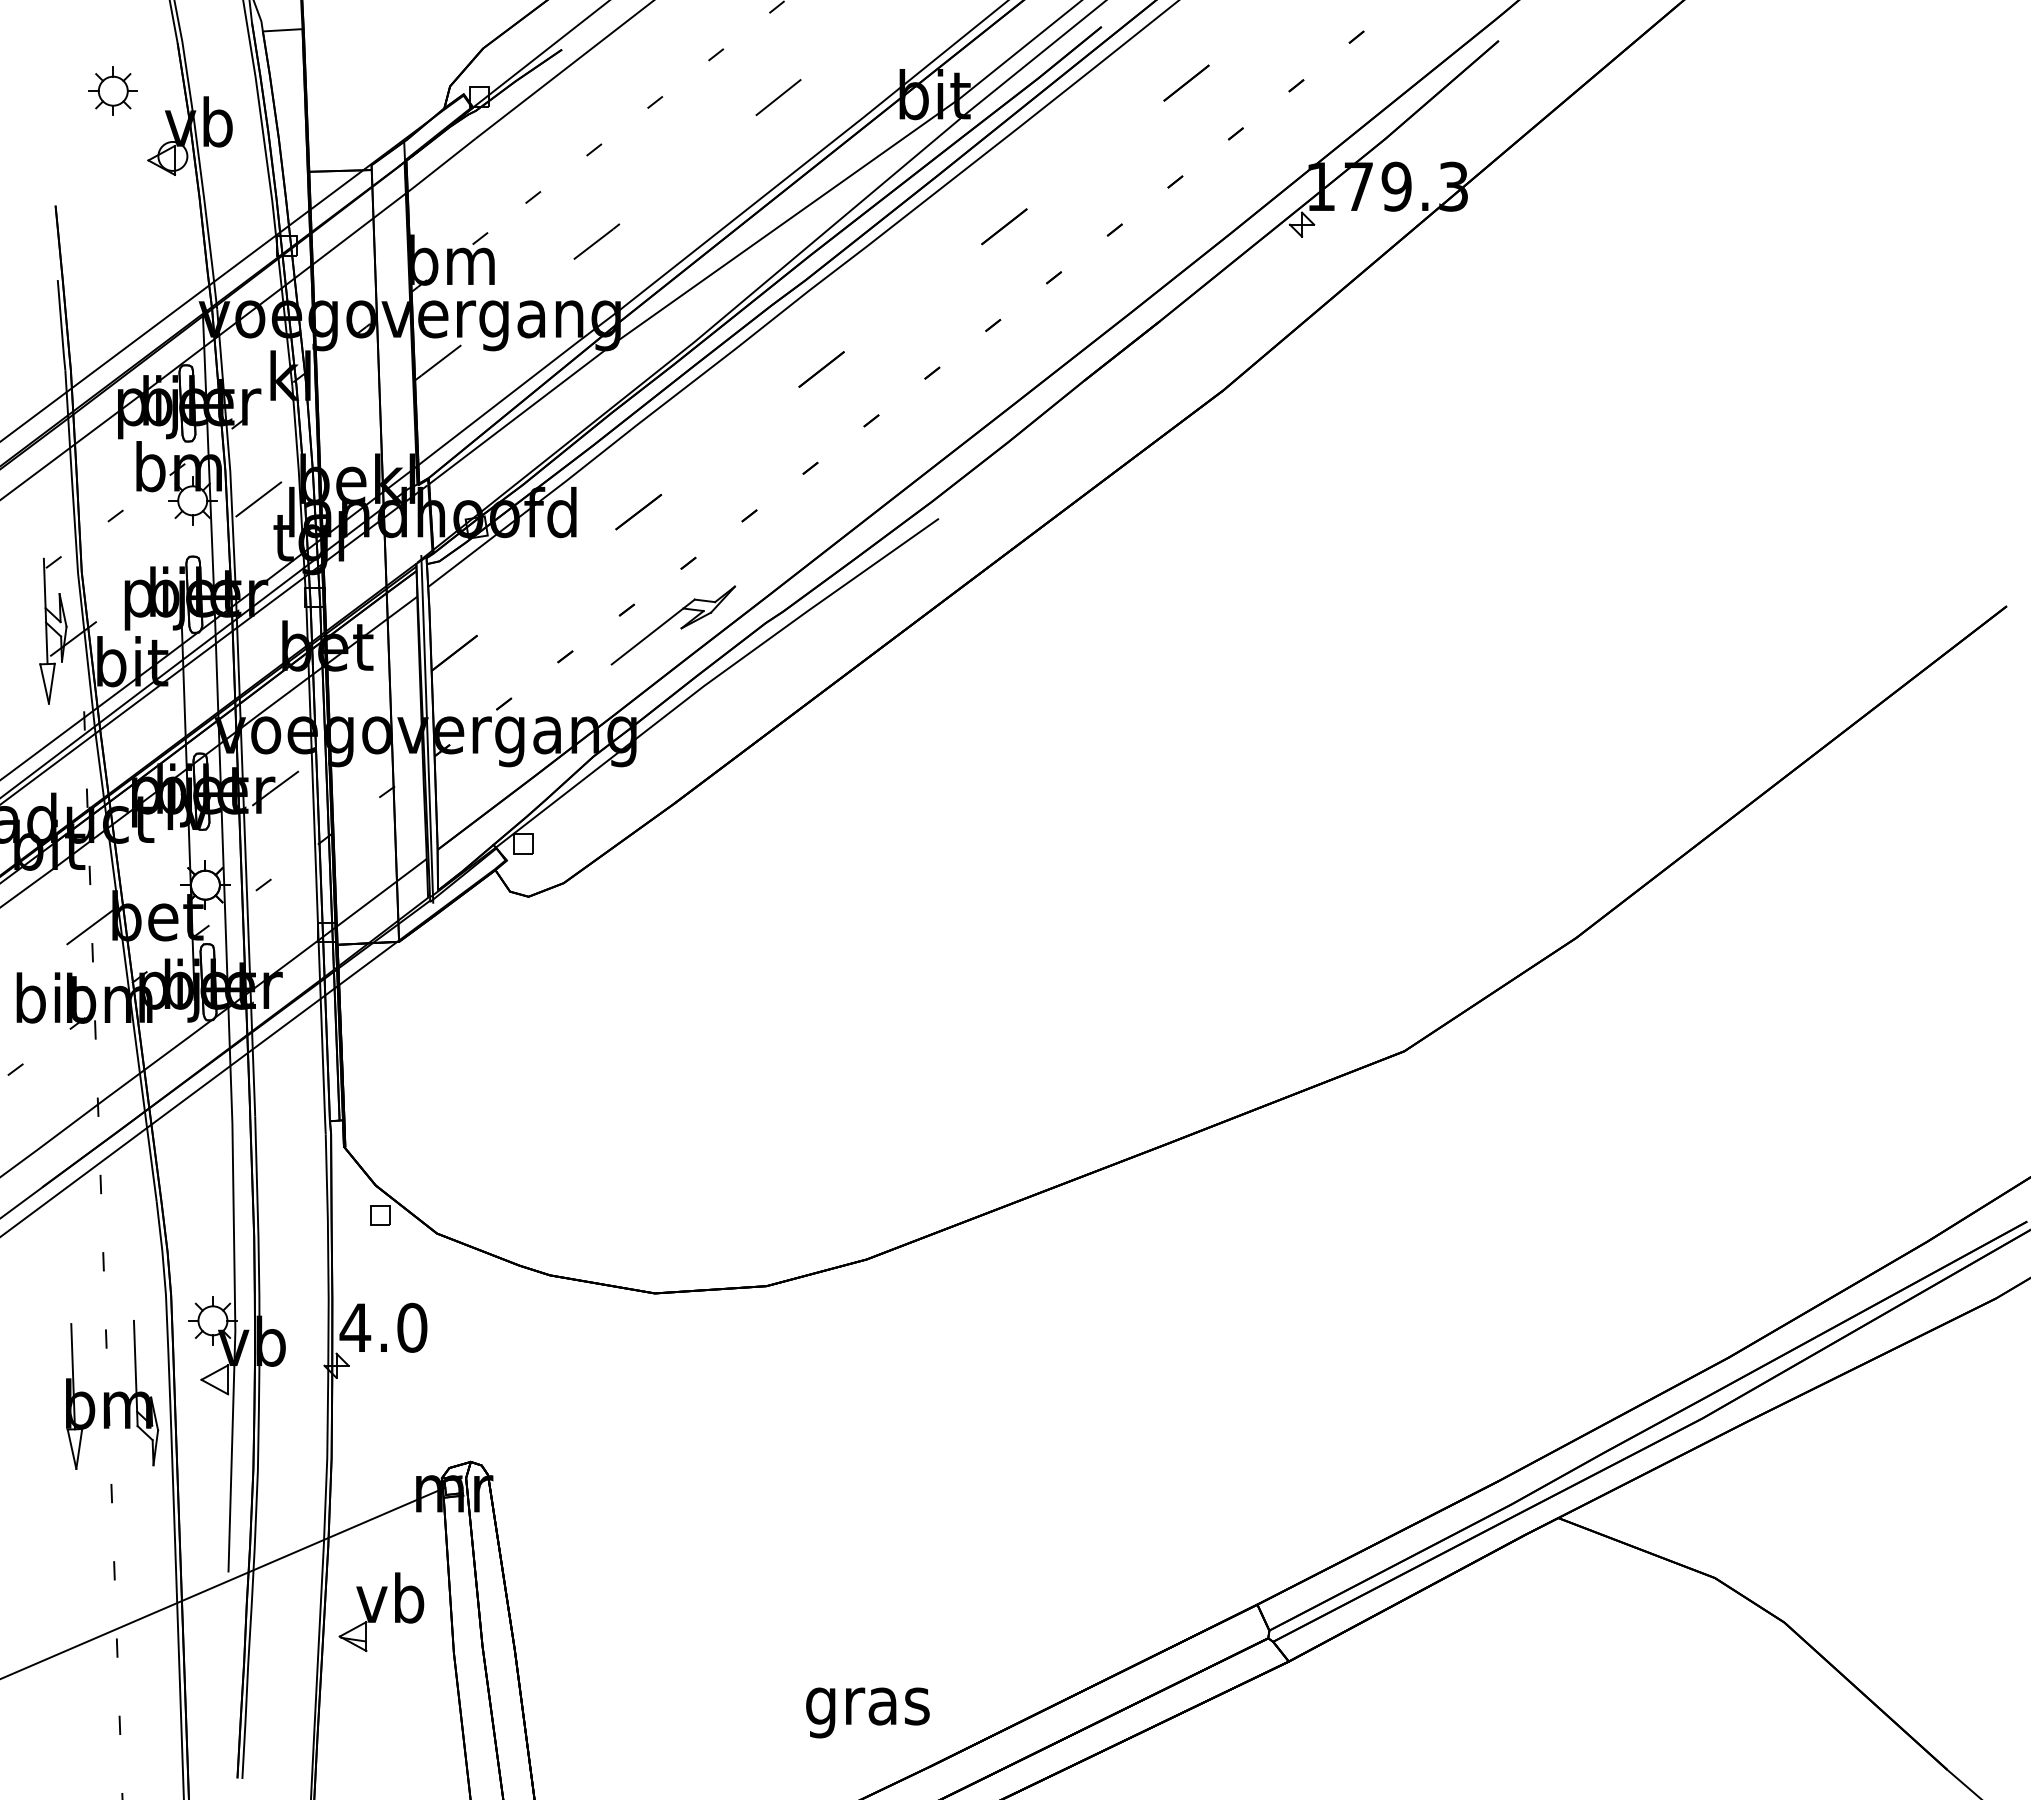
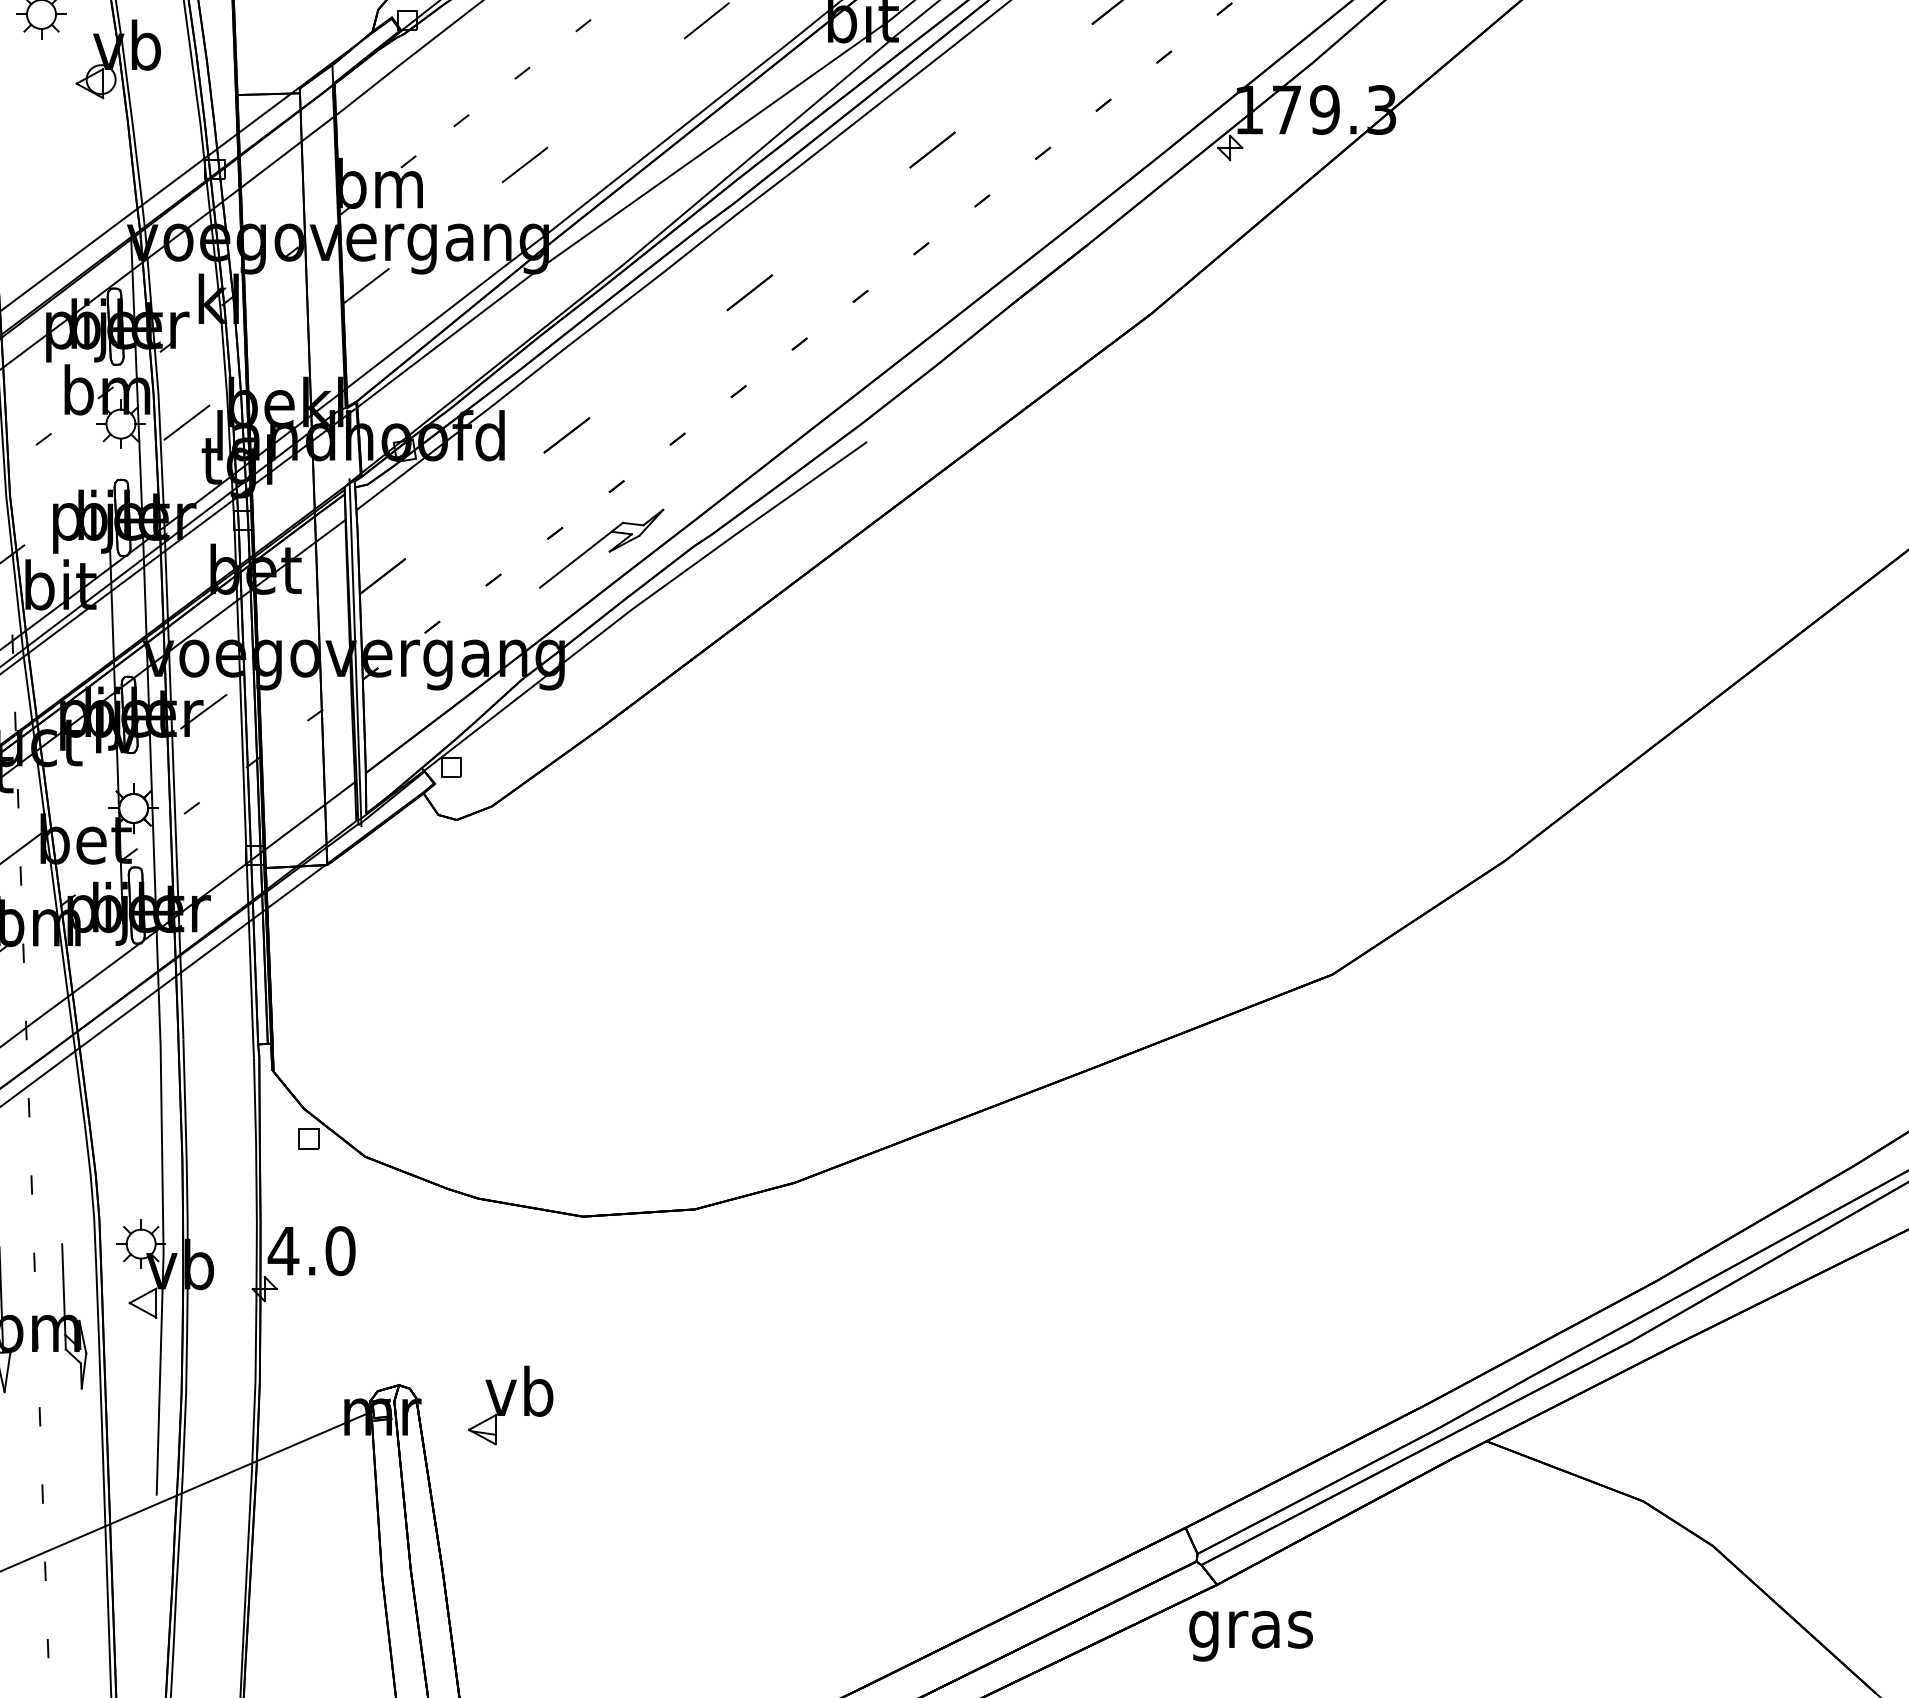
part: (381, 1612) -> (510, 1405), moved
text: (867, 1712) -> (1250, 1635), moved

